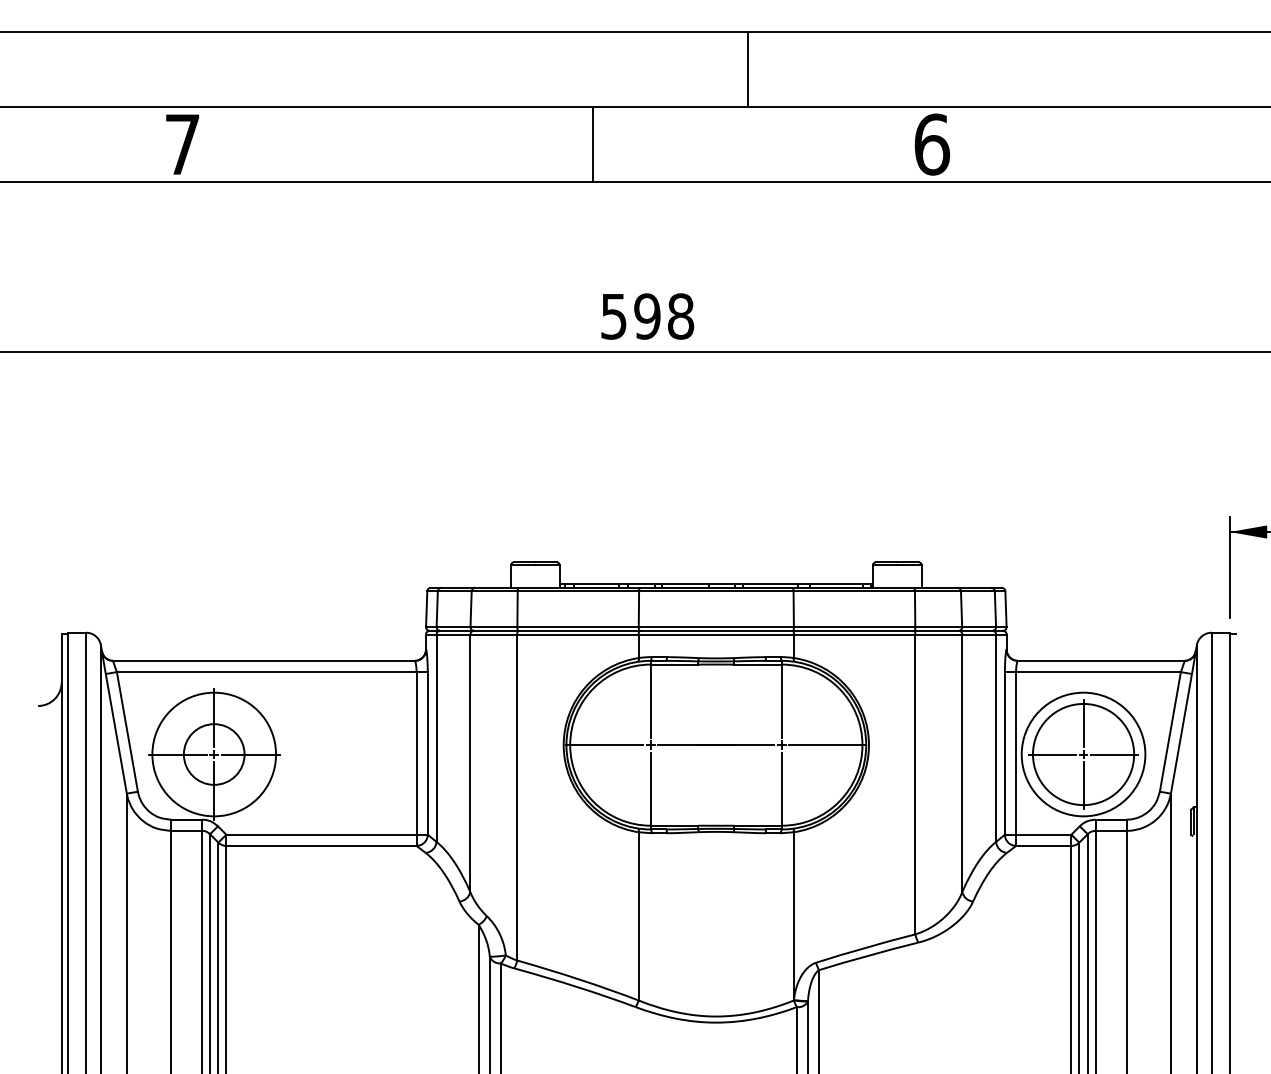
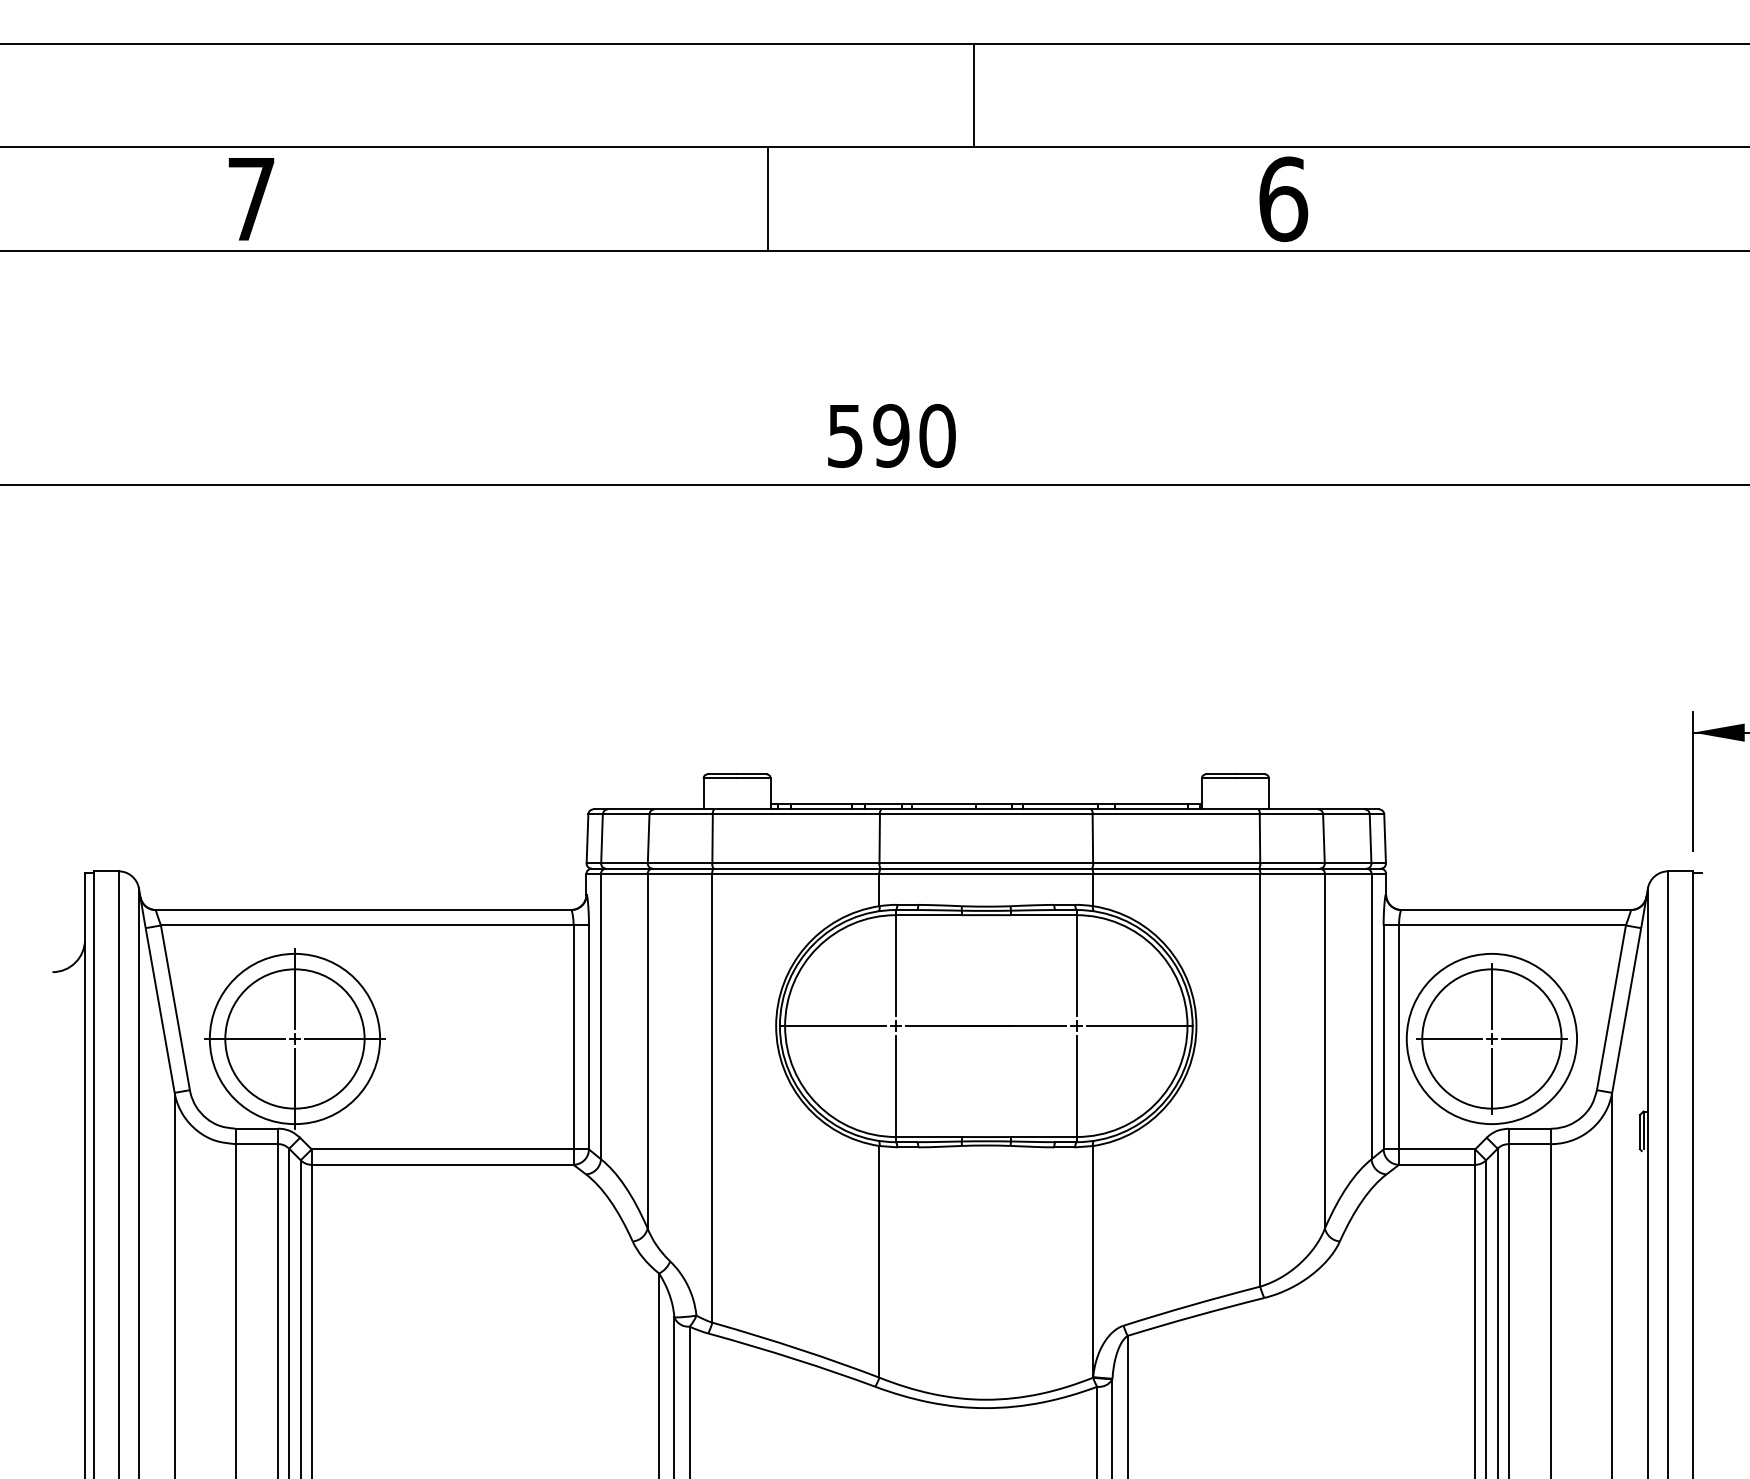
line: (747, 69) -> (974, 95), moved
line: (592, 144) -> (767, 198), moved
text: (680, 316) -> (937, 435), 598 -> 590
circle: (213, 754) -> (294, 1038), size x1.67

